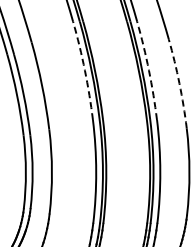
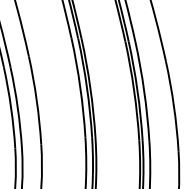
arc: (84, 70) -> (79, 87), dashed -> solid
arc: (148, 70) -> (143, 91), dashed -> solid
arc: (179, 83) -> (173, 106), dashed -> solid

